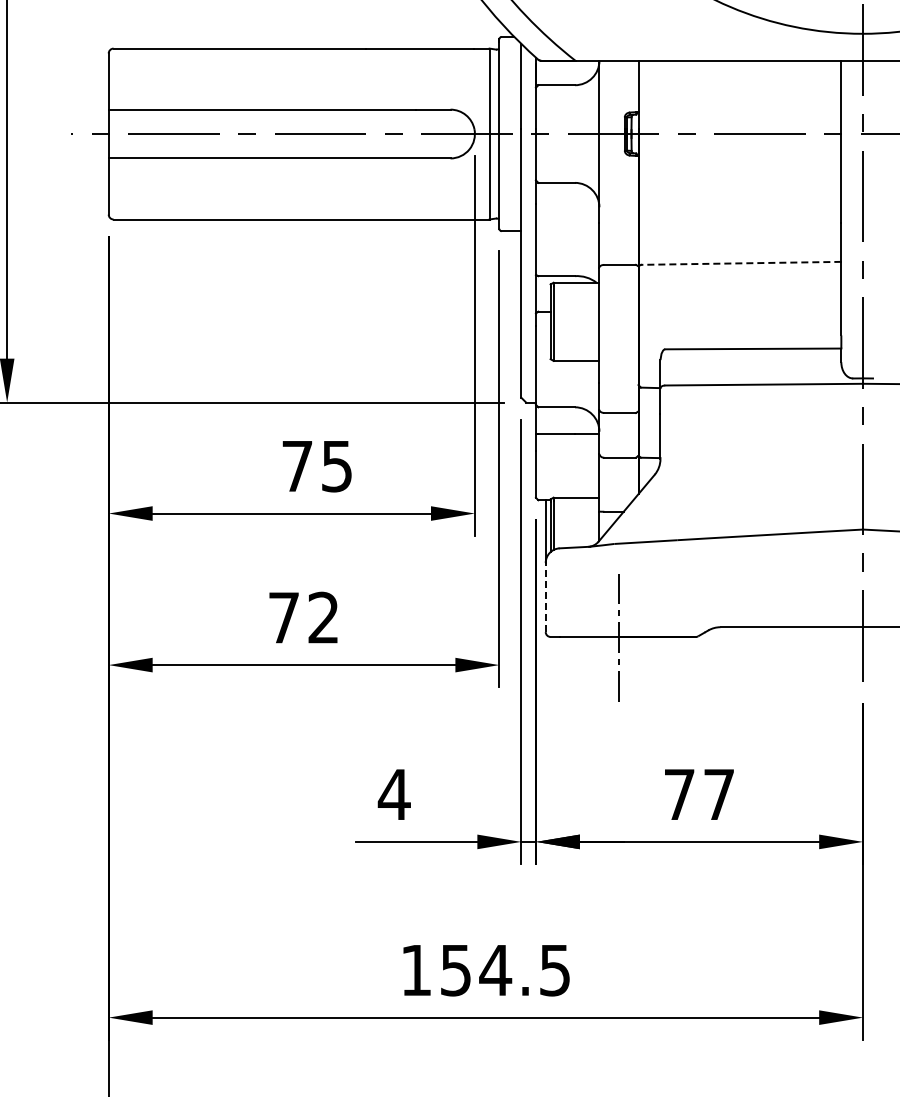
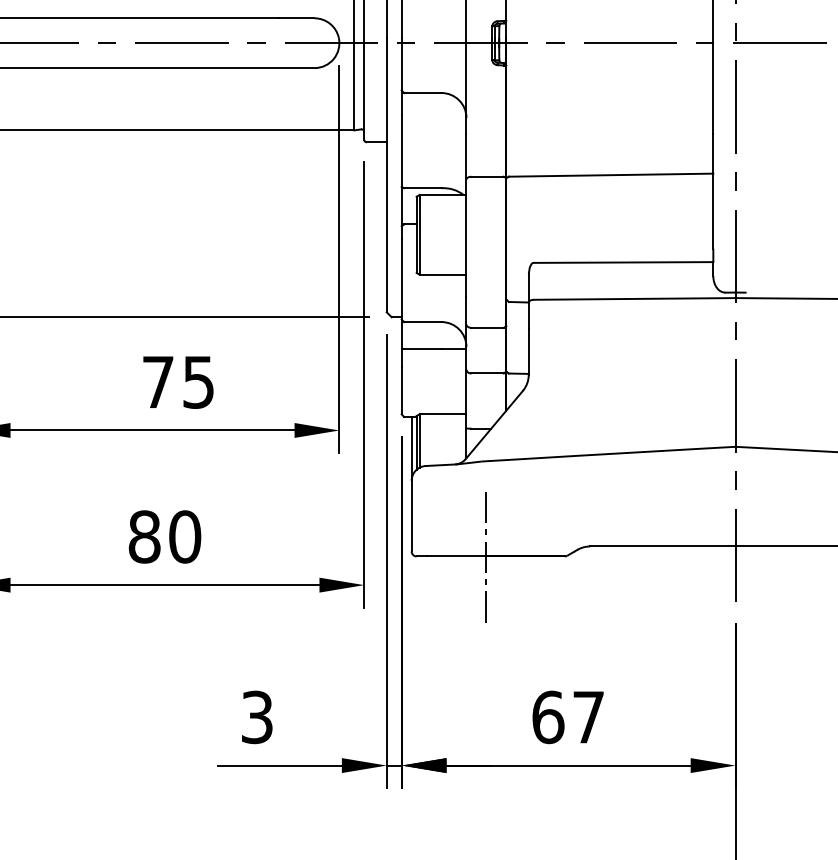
line: (740, 263) -> (610, 175), dashed -> solid
line: (545, 597) -> (411, 516), dashed -> solid
text: (303, 617) -> (164, 536), 72 -> 80
text: (393, 794) -> (256, 717), 4 -> 3
text: (679, 794) -> (548, 717), 77 -> 67

